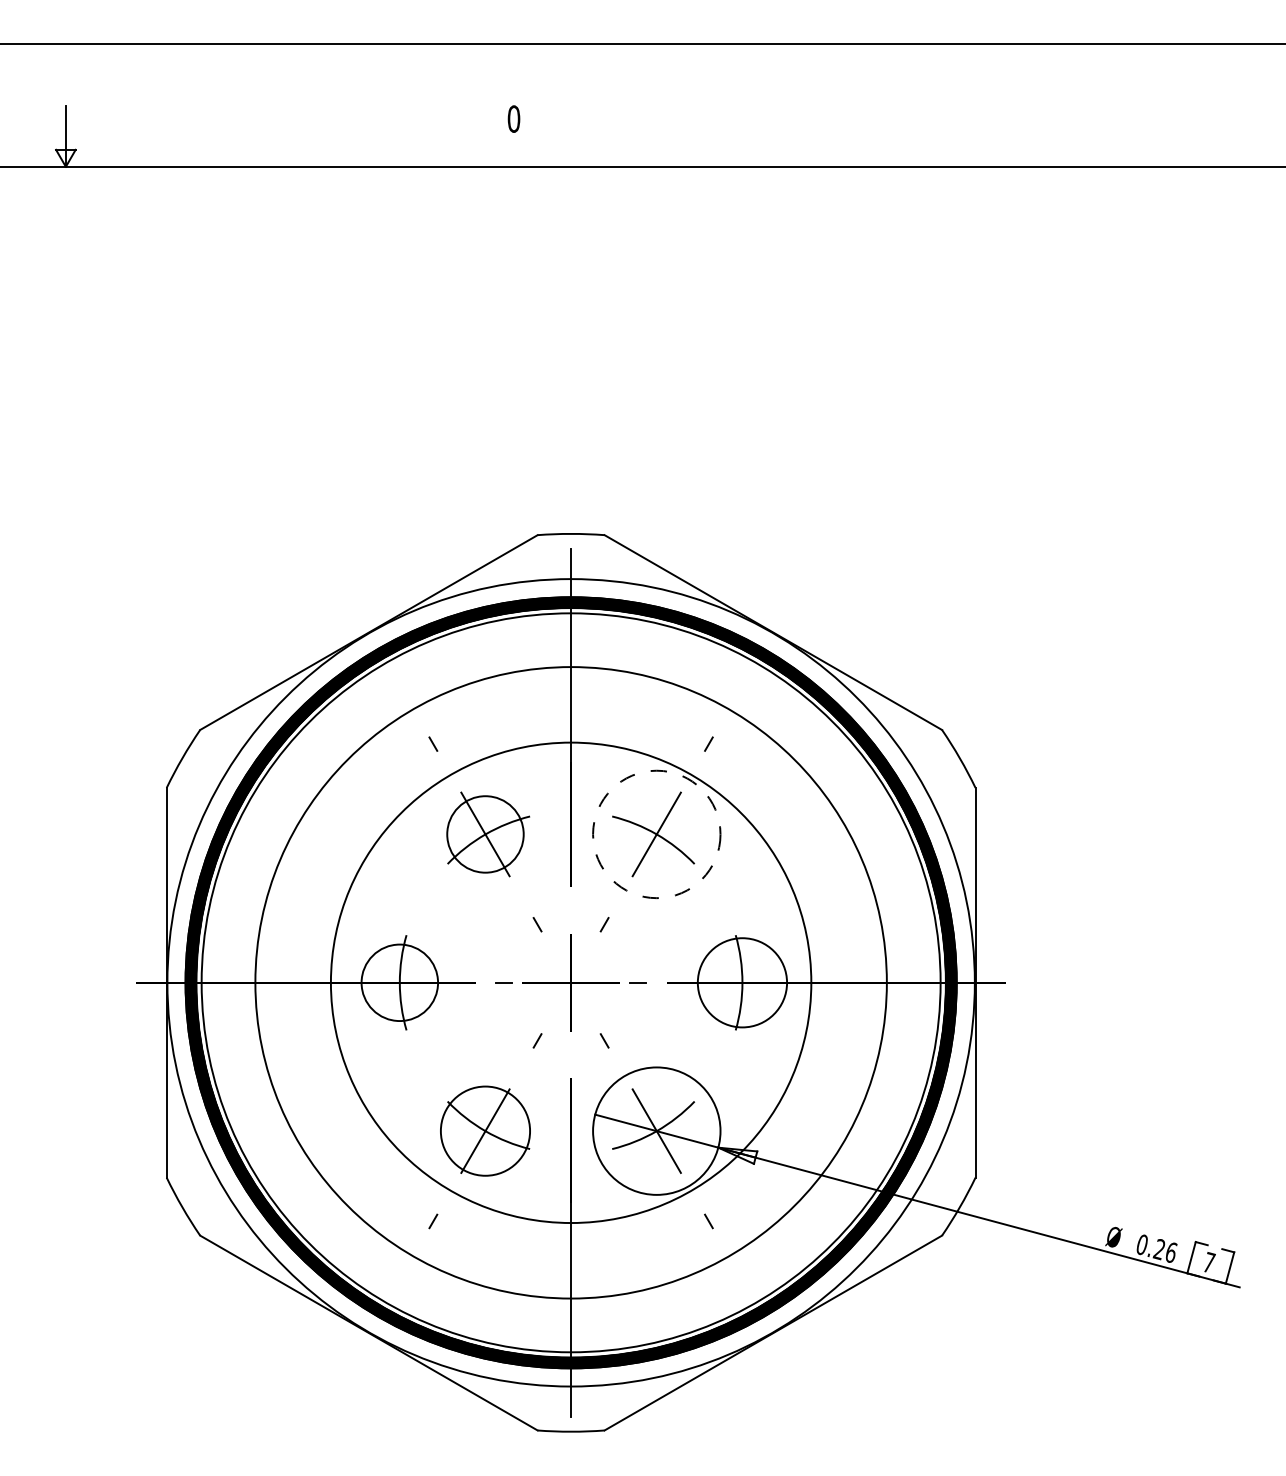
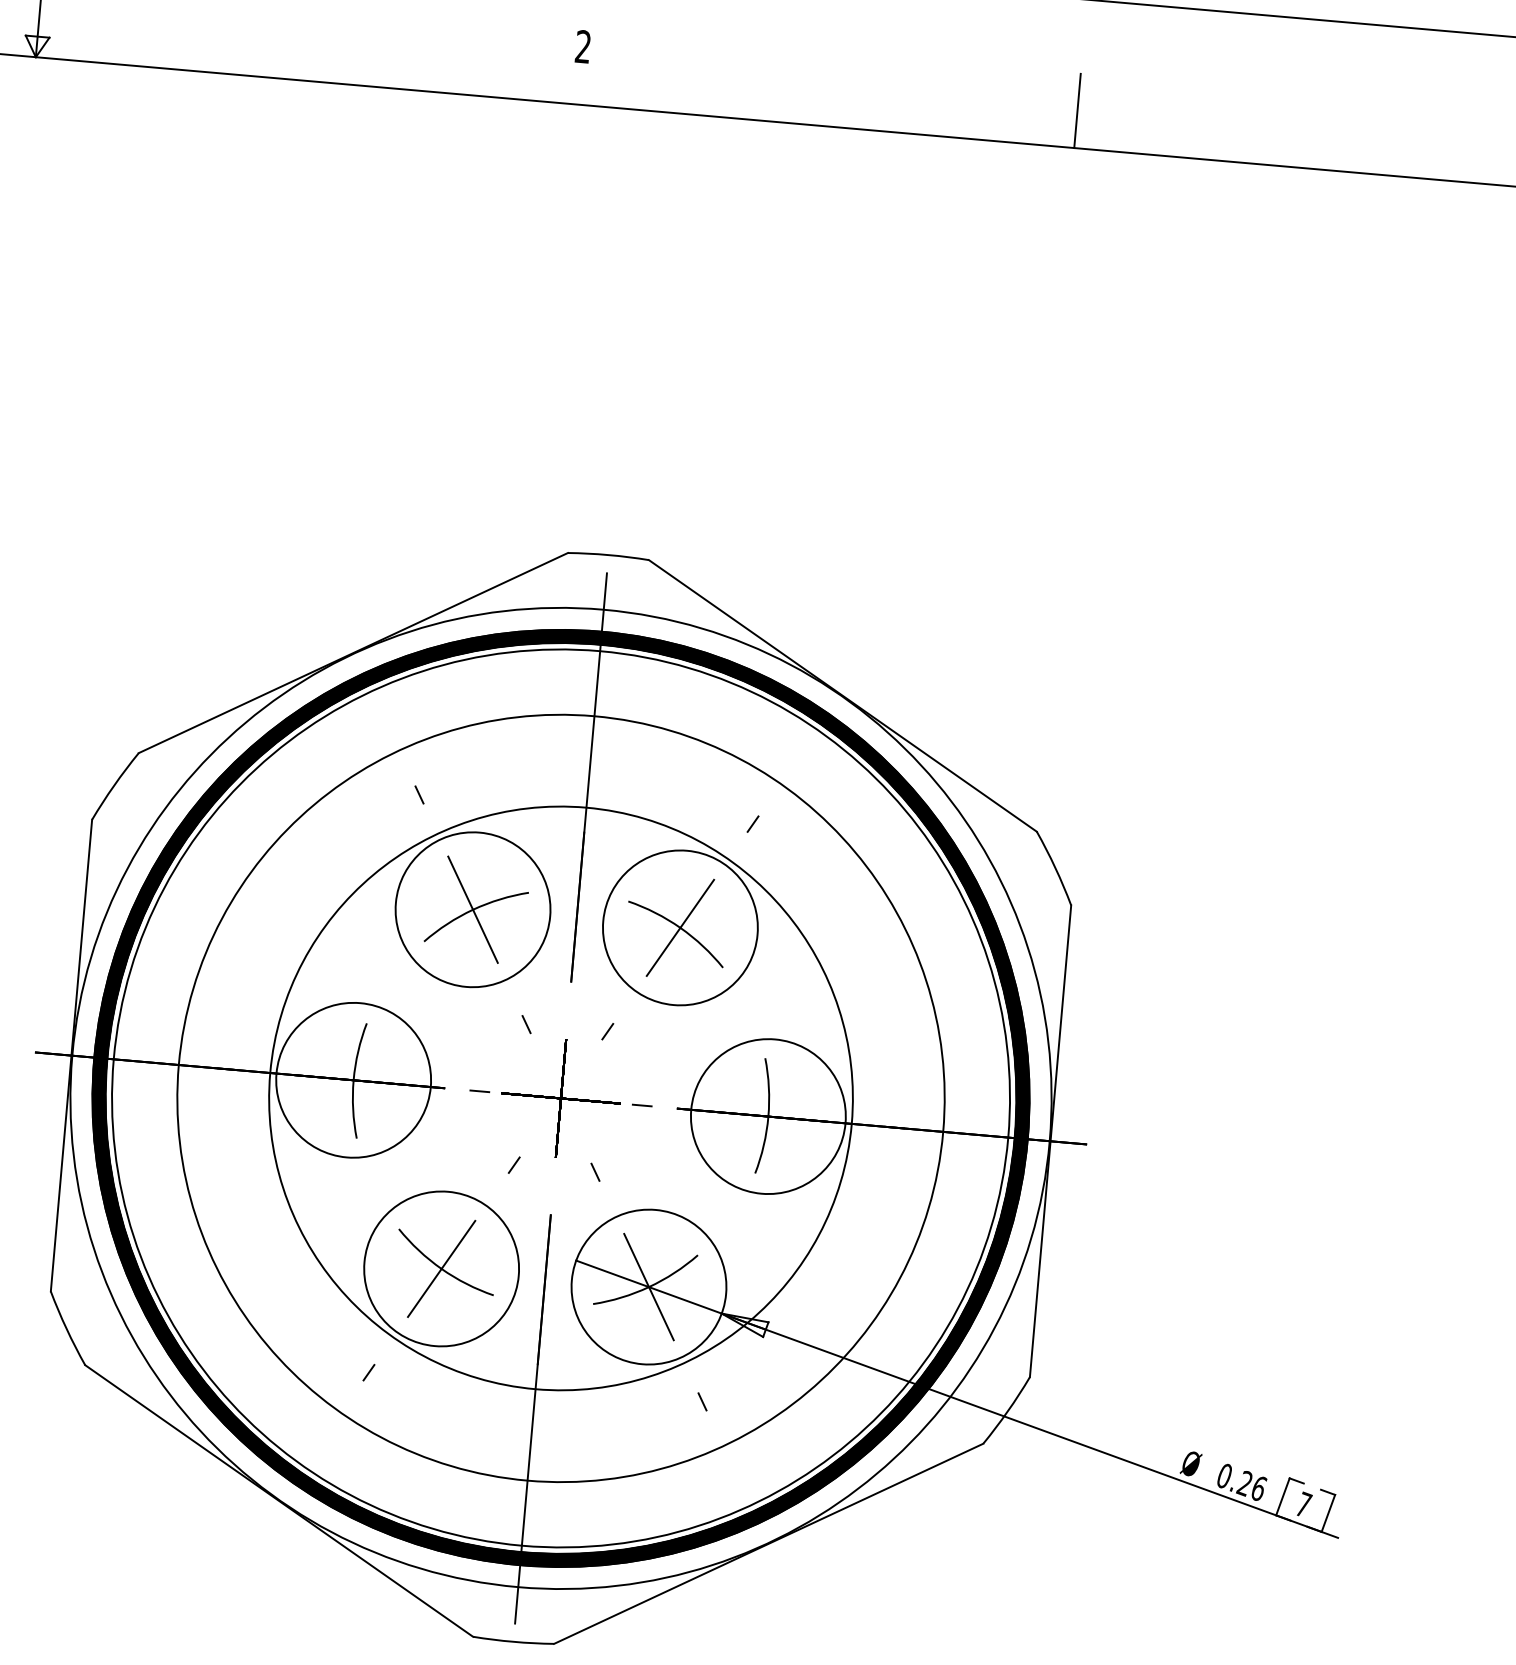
text: (513, 118) -> (582, 46), 0 -> 2
line: (923, 135) -> (1077, 110), added
circle: (485, 834) -> (473, 909), size x1.67
circle: (656, 834) -> (680, 927), dashed -> solid
circle: (399, 982) -> (353, 1079), size x1.67
circle: (742, 982) -> (768, 1116), size x1.43
circle: (485, 1130) -> (441, 1268), size x1.43

